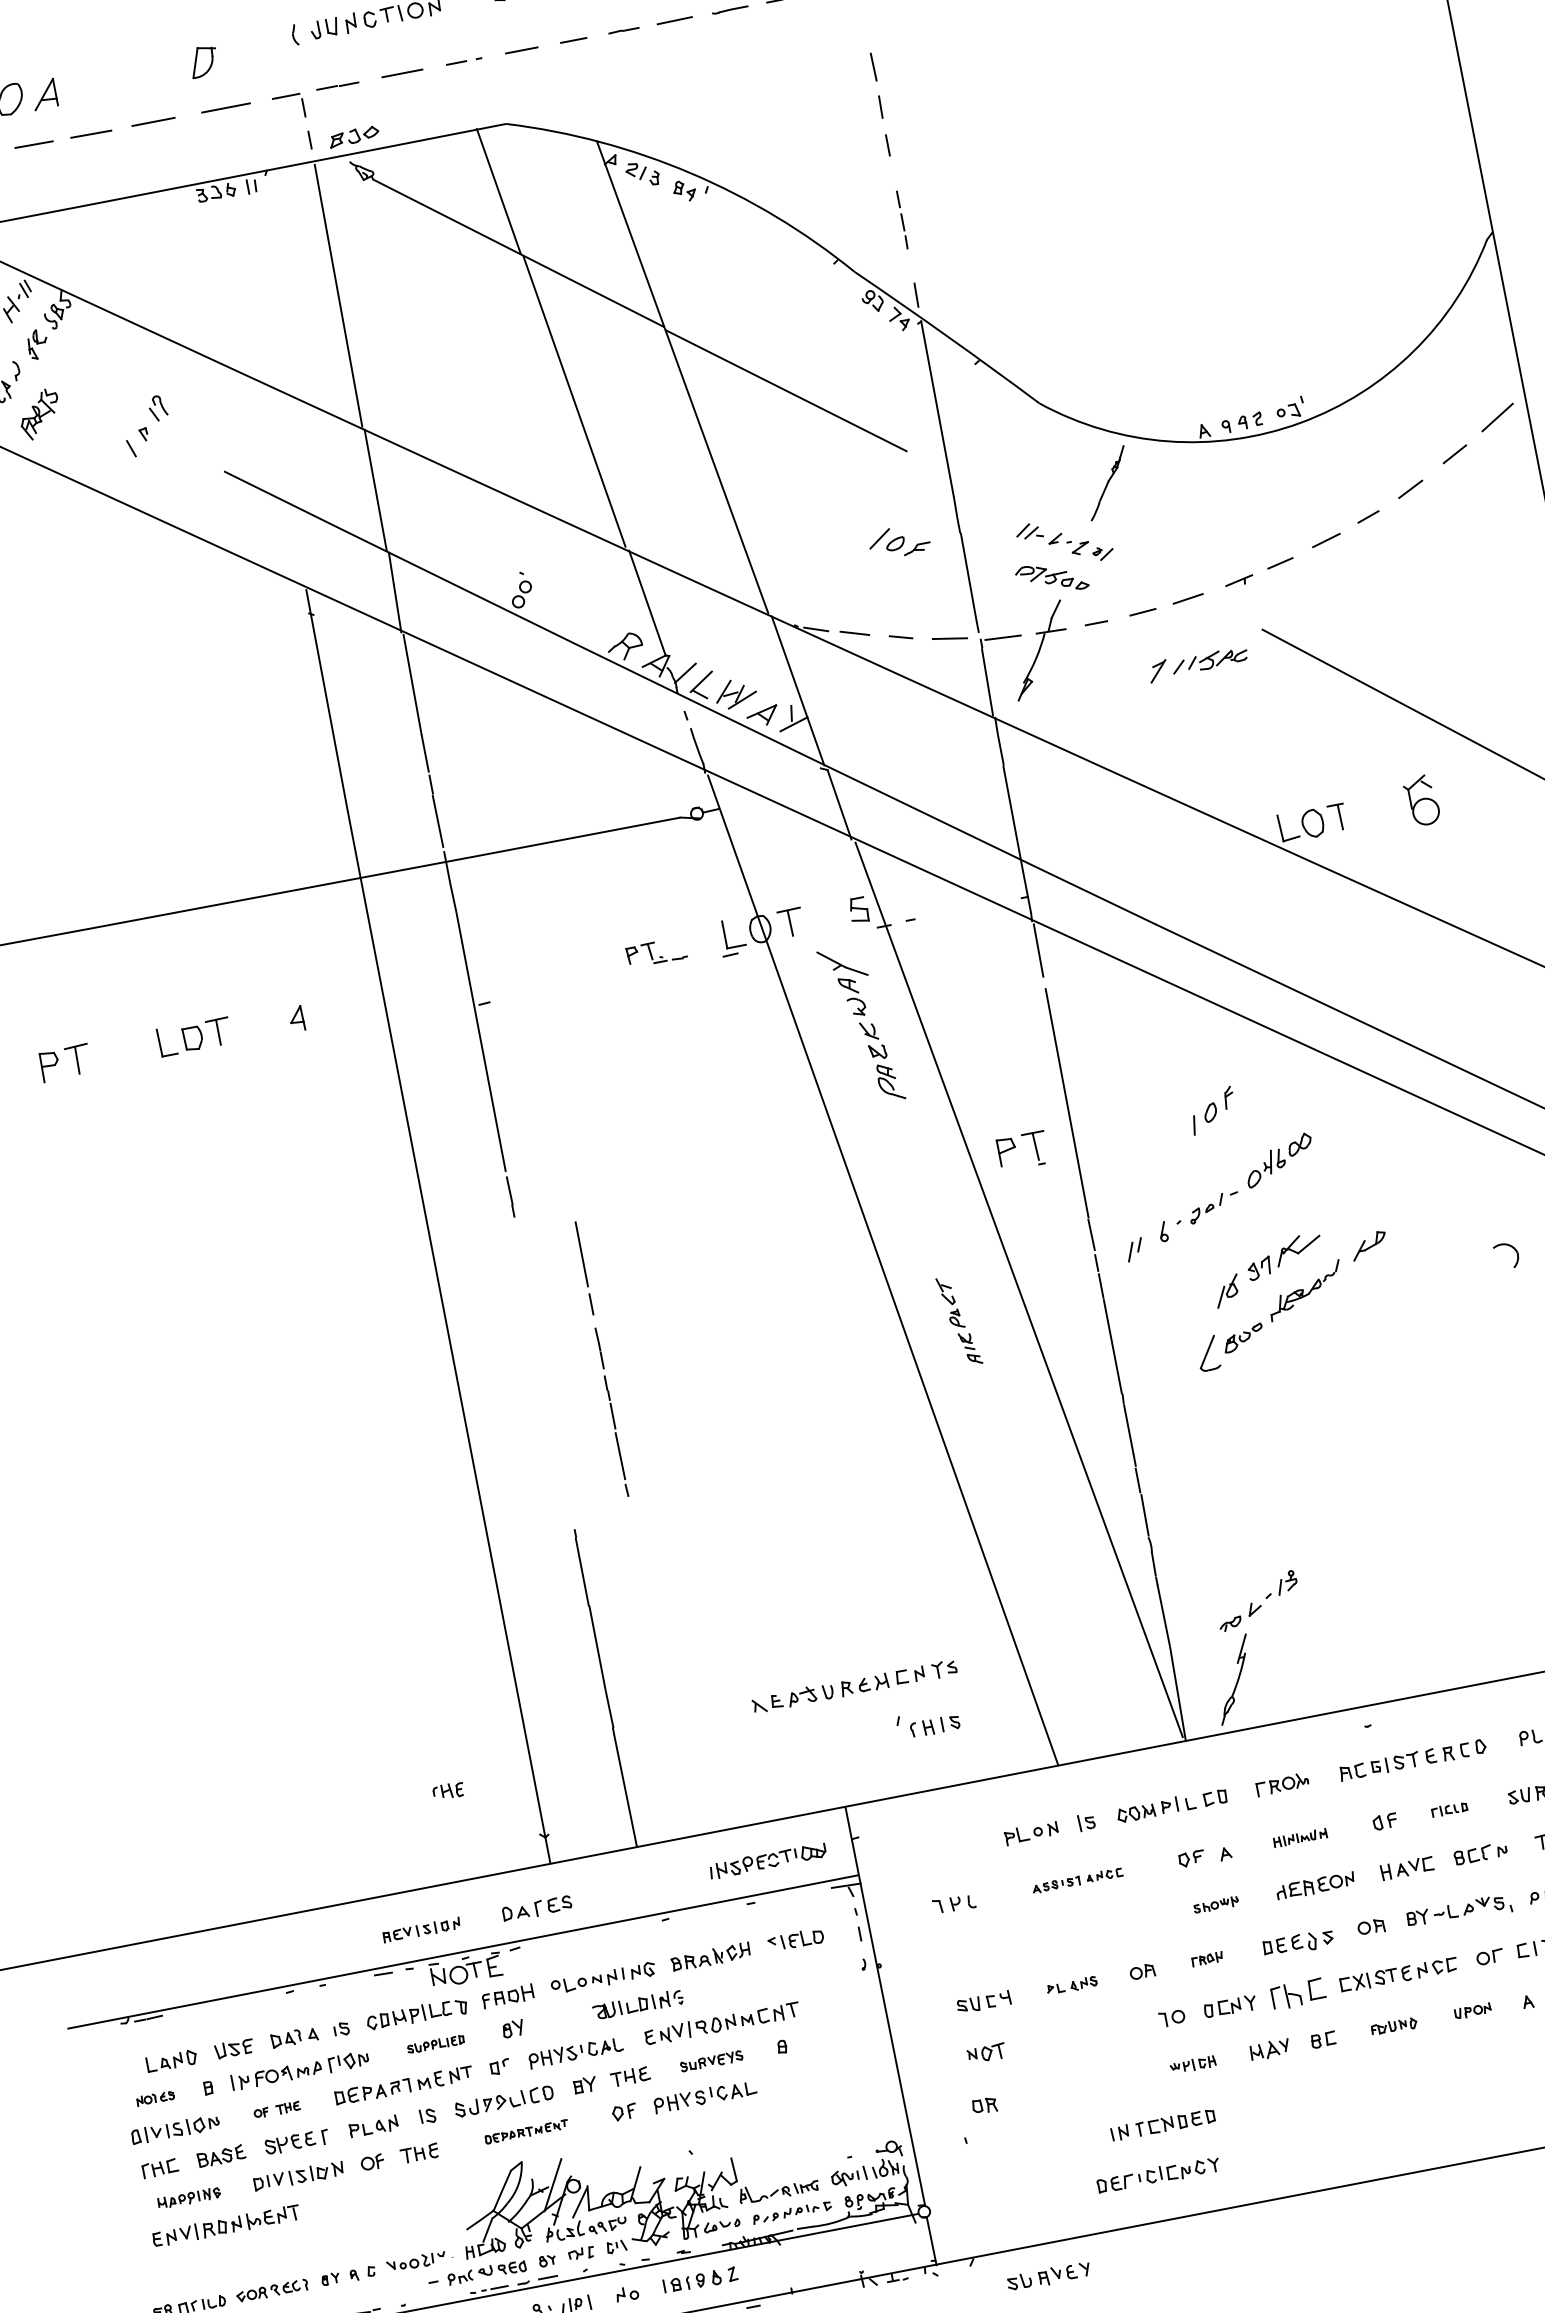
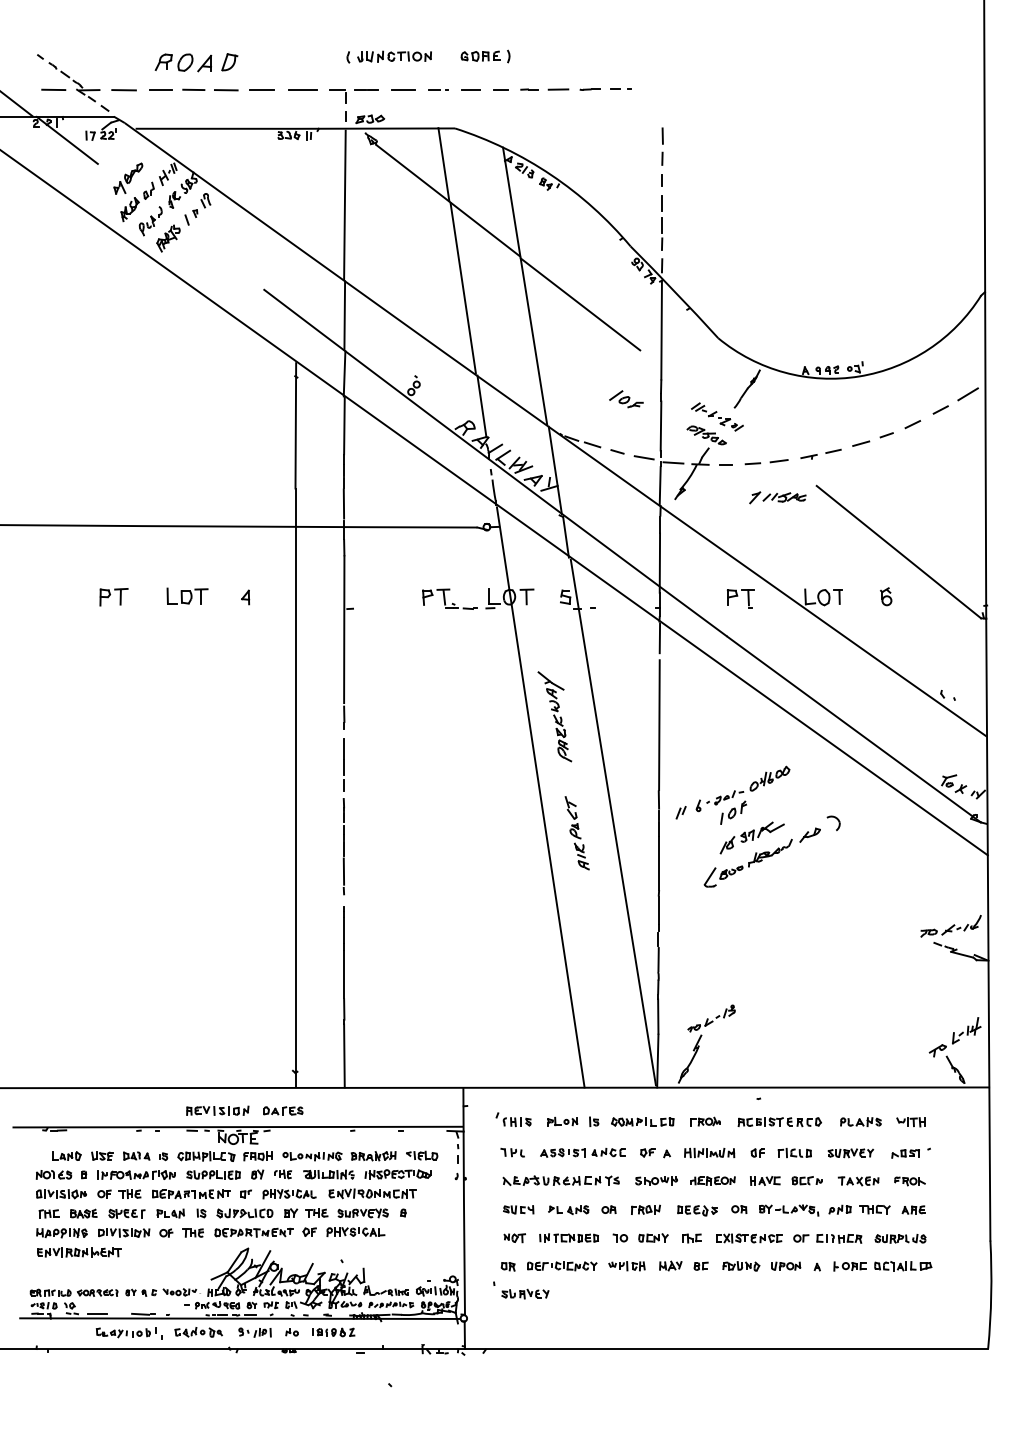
part: (203, 62) -> (229, 62), moved
part: (902, 219) -> (662, 222), size x1.67
part: (146, 426) -> (197, 209), moved
part: (1422, 800) -> (886, 596), size x0.62
part: (655, 951) -> (449, 598), size x1.67
part: (860, 1025) -> (554, 716), moved
part: (1212, 1110) -> (733, 812), moved
part: (1021, 1150) -> (740, 598), moved
part: (1506, 1256) -> (833, 823), moved
part: (958, 1321) -> (576, 833), size x1.43
line: (600, 1359) -> (343, 816), moved
part: (853, 1686) -> (560, 1180), moved
part: (927, 1722) -> (513, 1119), moved
part: (449, 1791) -> (283, 1174), moved
part: (1449, 1810) -> (794, 1153), size x1.67
part: (1299, 1837) -> (709, 1152), size x1.67
part: (766, 1861) -> (397, 1174), moved
part: (1076, 1880) -> (582, 1152), size x1.67
part: (1216, 1904) -> (656, 1180), size x1.67
part: (421, 1929) -> (217, 1110), size x1.43
part: (1206, 1958) -> (645, 1209), size x1.67
part: (1071, 1985) -> (568, 1209), size x1.43
part: (1297, 1994) -> (691, 1238), size x0.62
part: (1473, 2009) -> (786, 1265), size x1.43
part: (1394, 2026) -> (741, 1266), size x1.43
part: (435, 2043) -> (213, 1174), size x1.67
part: (710, 2061) -> (362, 1213), size x1.43
part: (1192, 2065) -> (626, 1266), size x1.43
part: (154, 2097) -> (53, 1174), size x1.67
part: (276, 2108) -> (119, 1193), size x1.67
part: (1161, 2124) -> (568, 1237), moved
part: (525, 2131) -> (253, 1232), size x1.67
part: (1159, 2175) -> (562, 1266), moved
part: (188, 2198) -> (61, 1233), size x1.43
part: (1048, 2275) -> (525, 1293), moved

